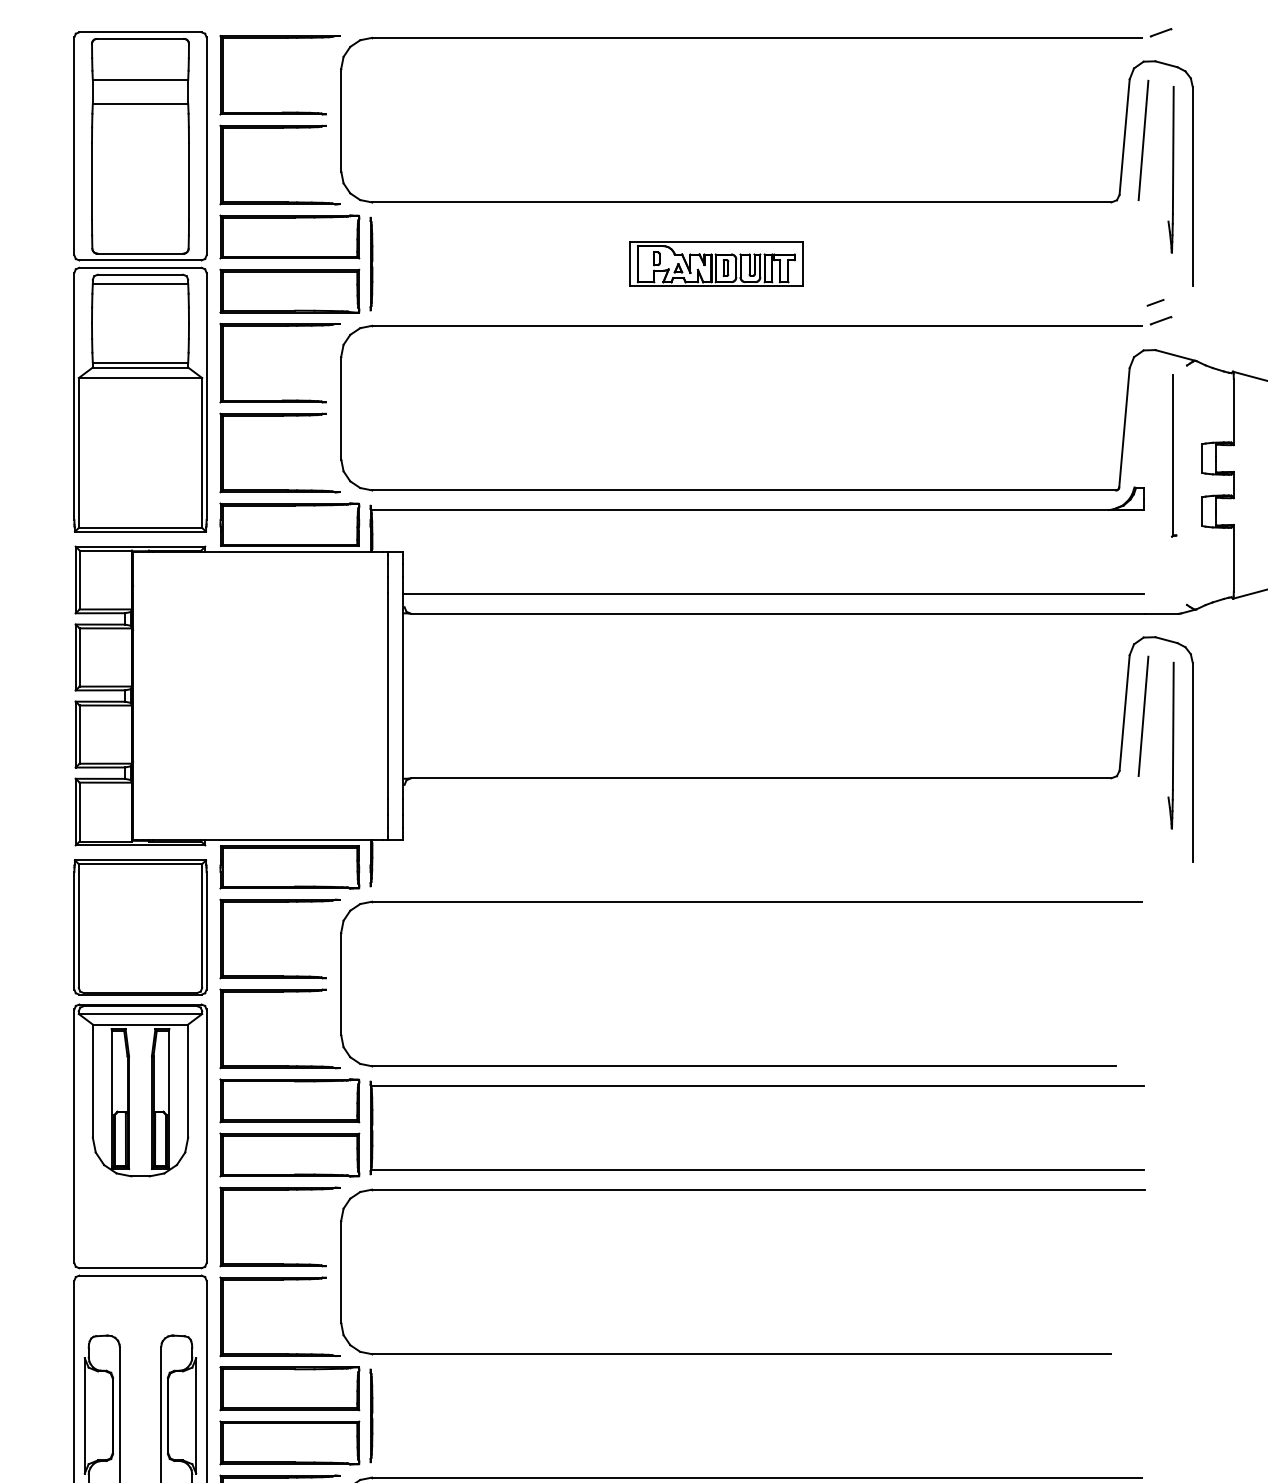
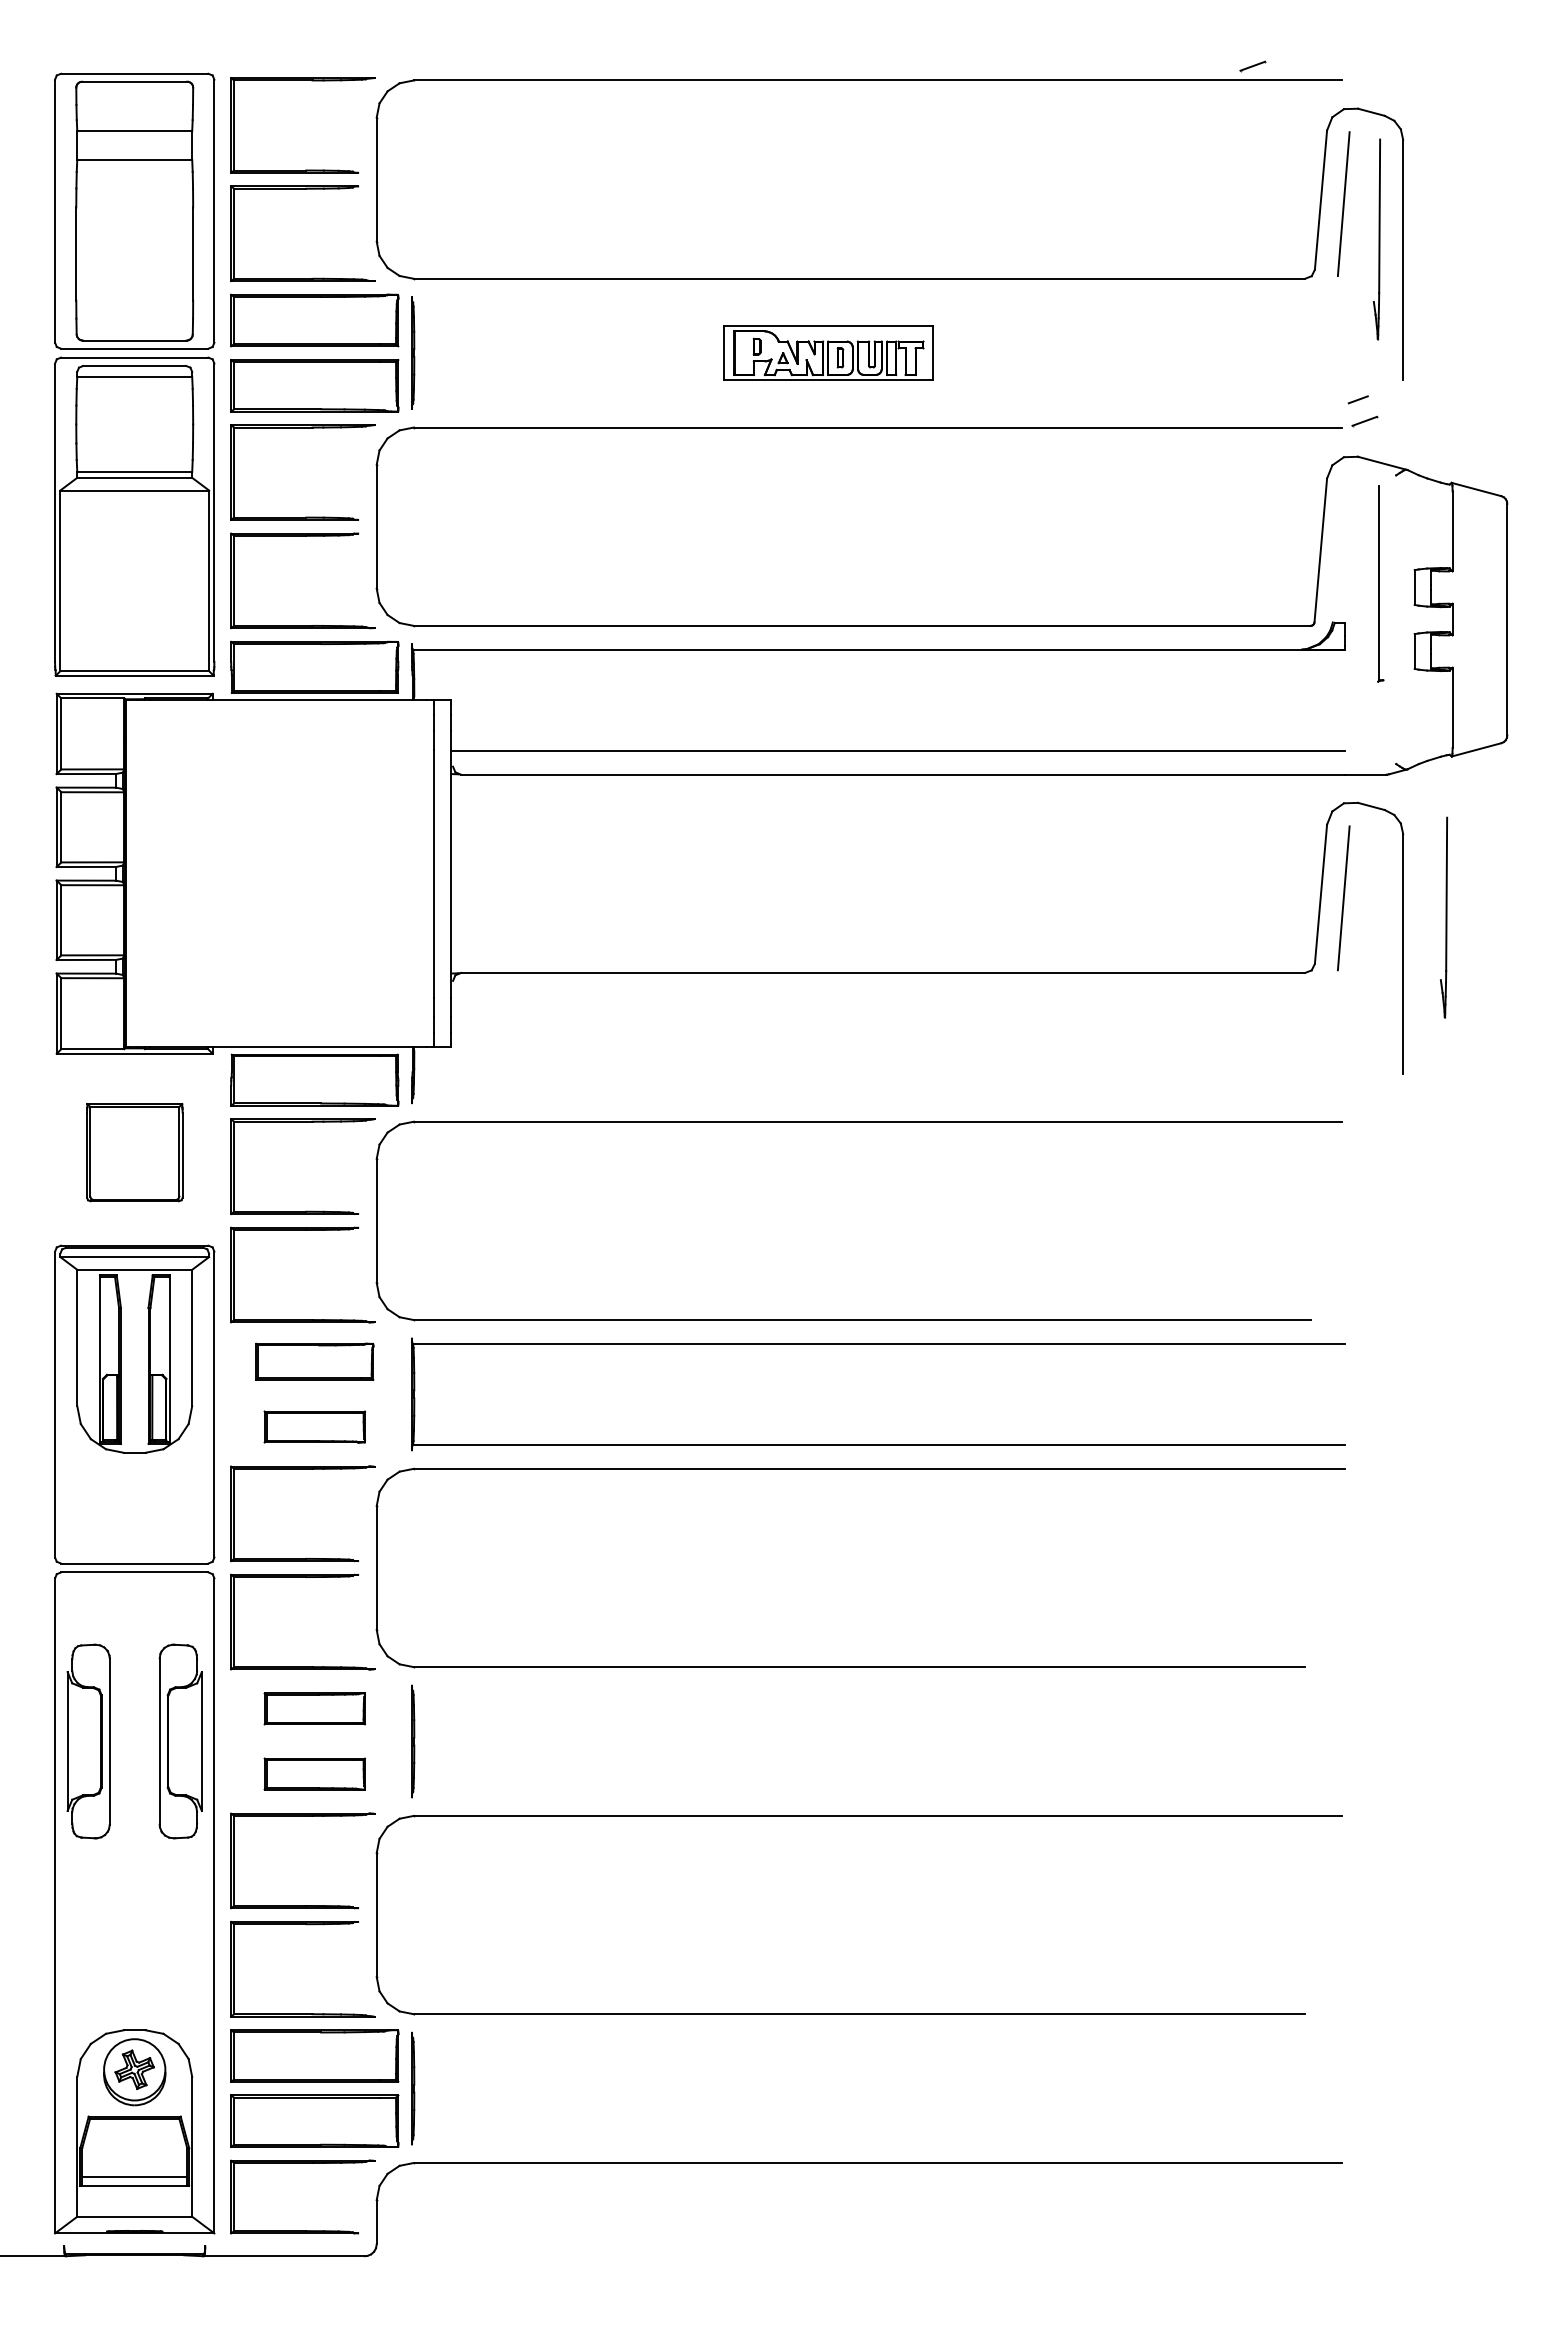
line: (1160, 32) -> (1252, 66), moved
part: (1170, 745) -> (1443, 917), moved
part: (140, 927) -> (134, 1152), size x0.6
part: (289, 1100) -> (314, 1361), size x0.7
part: (289, 1154) -> (314, 1426), size x0.6
part: (289, 1388) -> (314, 1708), size x0.6
part: (289, 1442) -> (314, 1773), size x0.6

